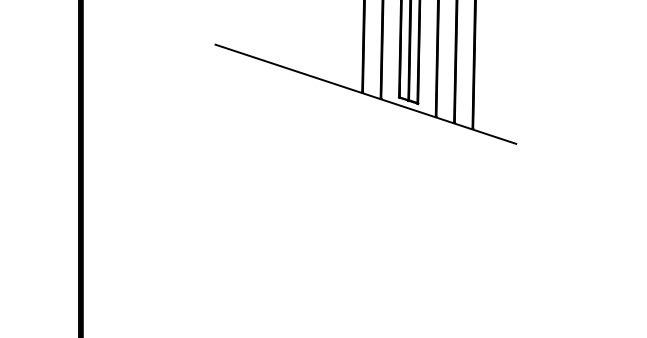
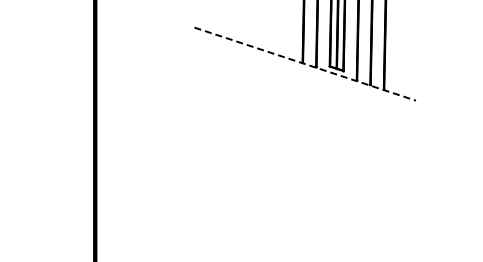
line: (366, 94) -> (305, 64), solid -> dashed

